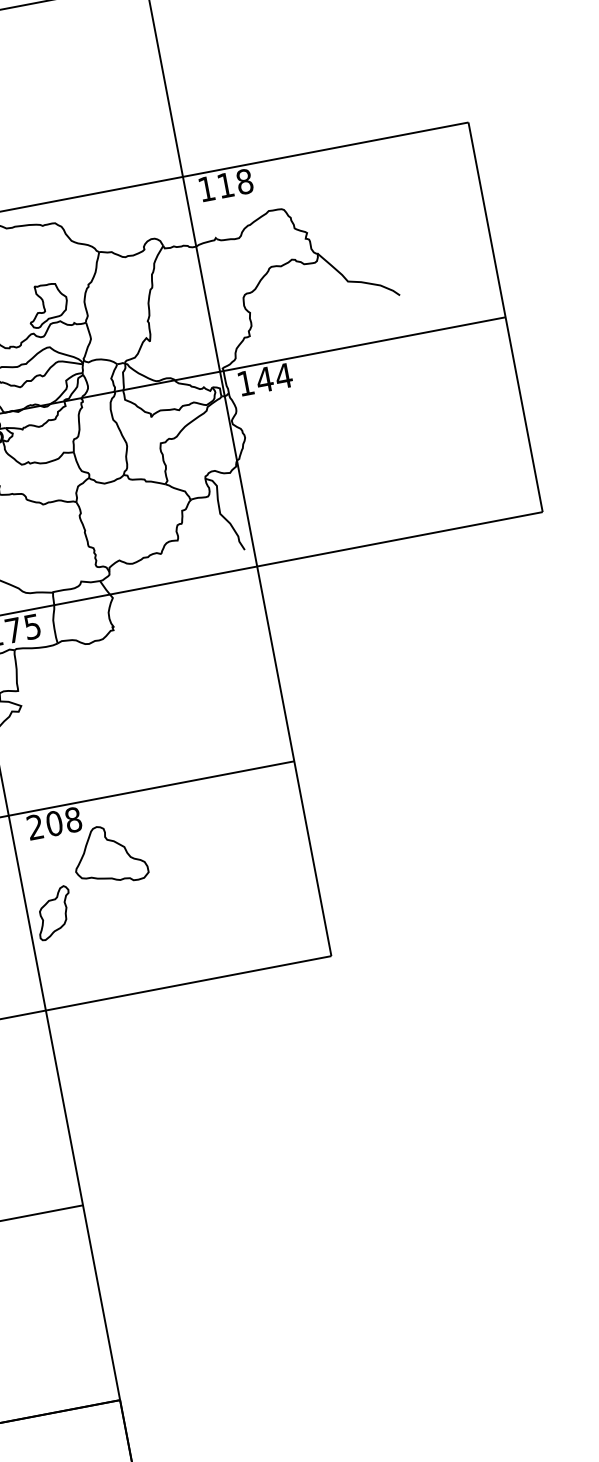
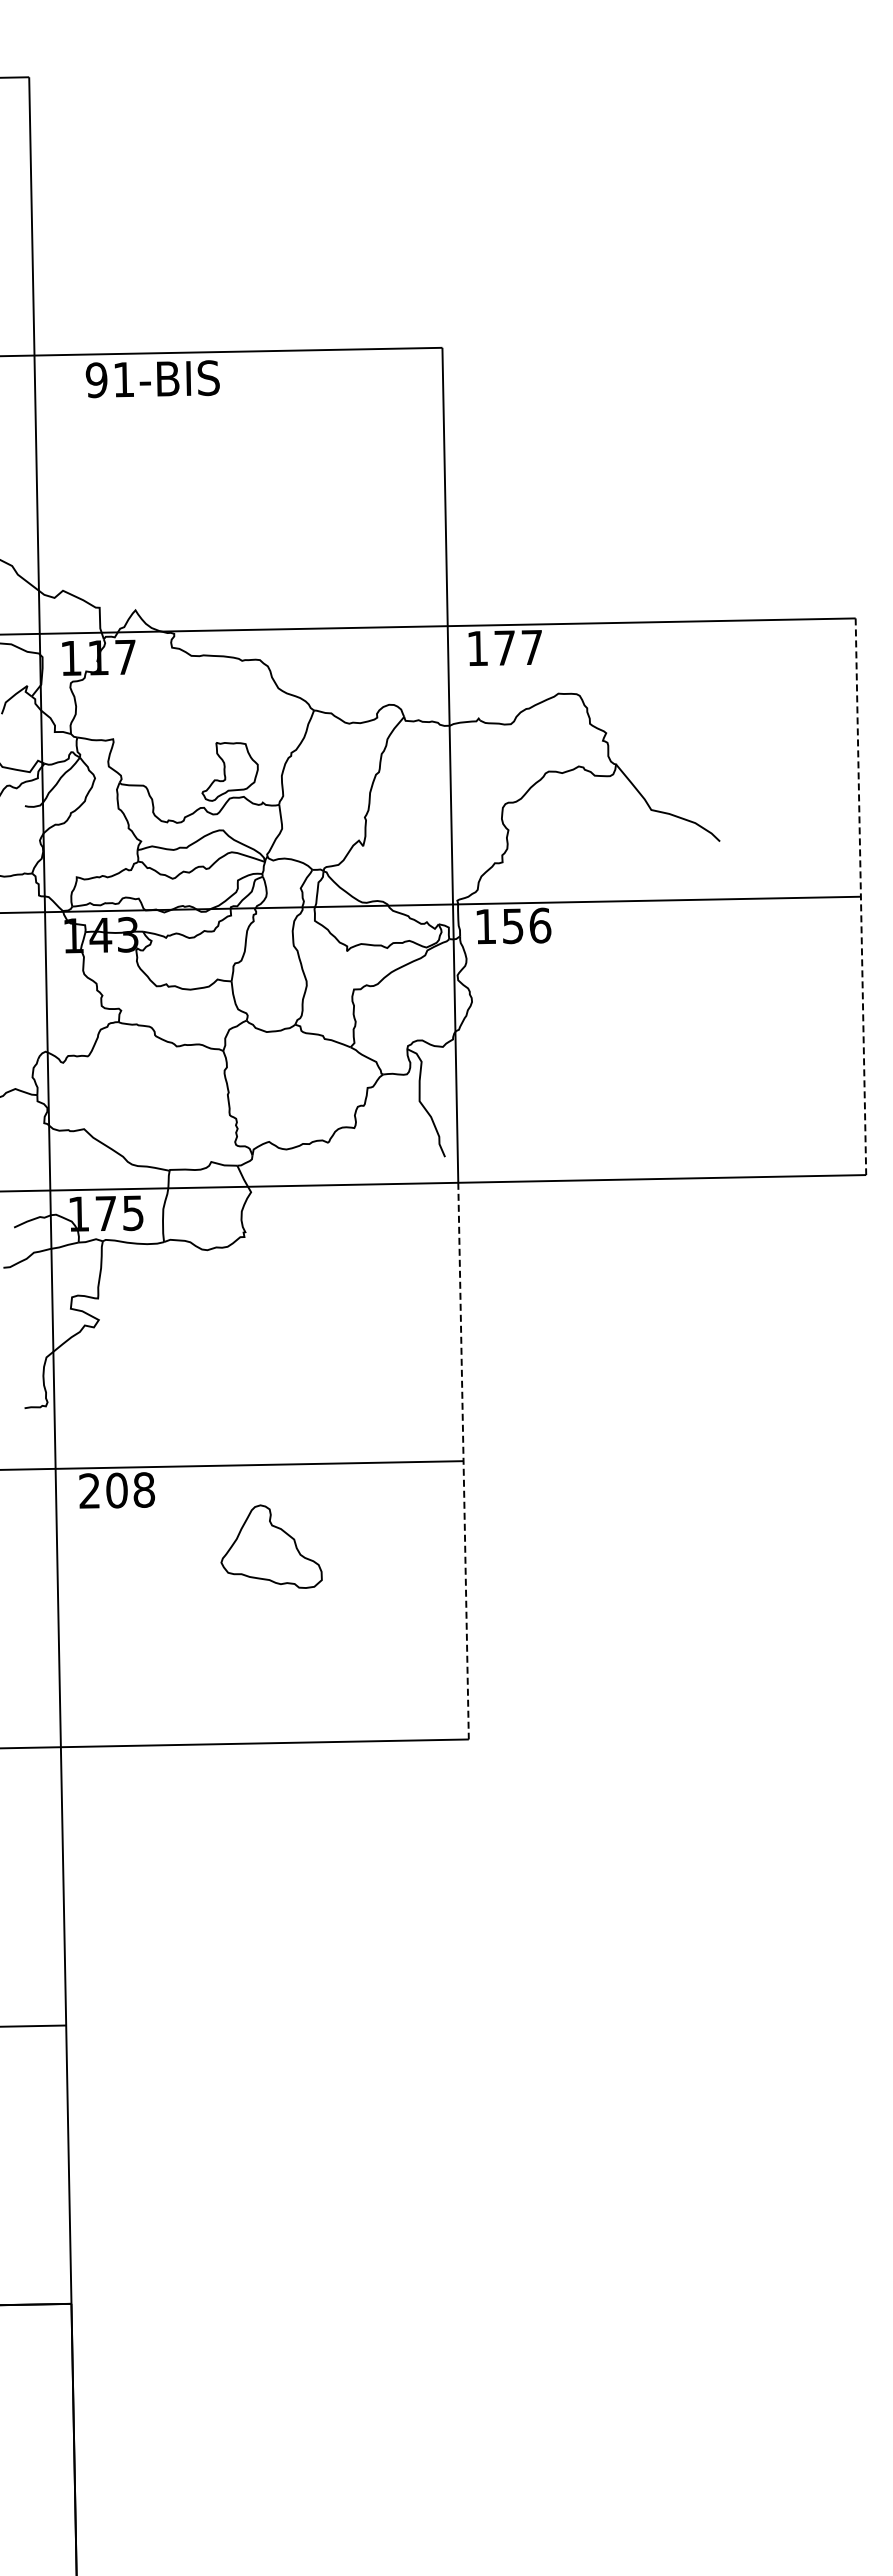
text: (235, 183) -> (518, 647), 118 -> 177
line: (505, 317) -> (860, 897), solid -> dashed
text: (274, 377) -> (526, 925), 144 -> 156
line: (294, 761) -> (463, 1461), solid -> dashed
part: (109, 854) -> (271, 1546), moved
part: (54, 913) -> (95, 1614), removed

